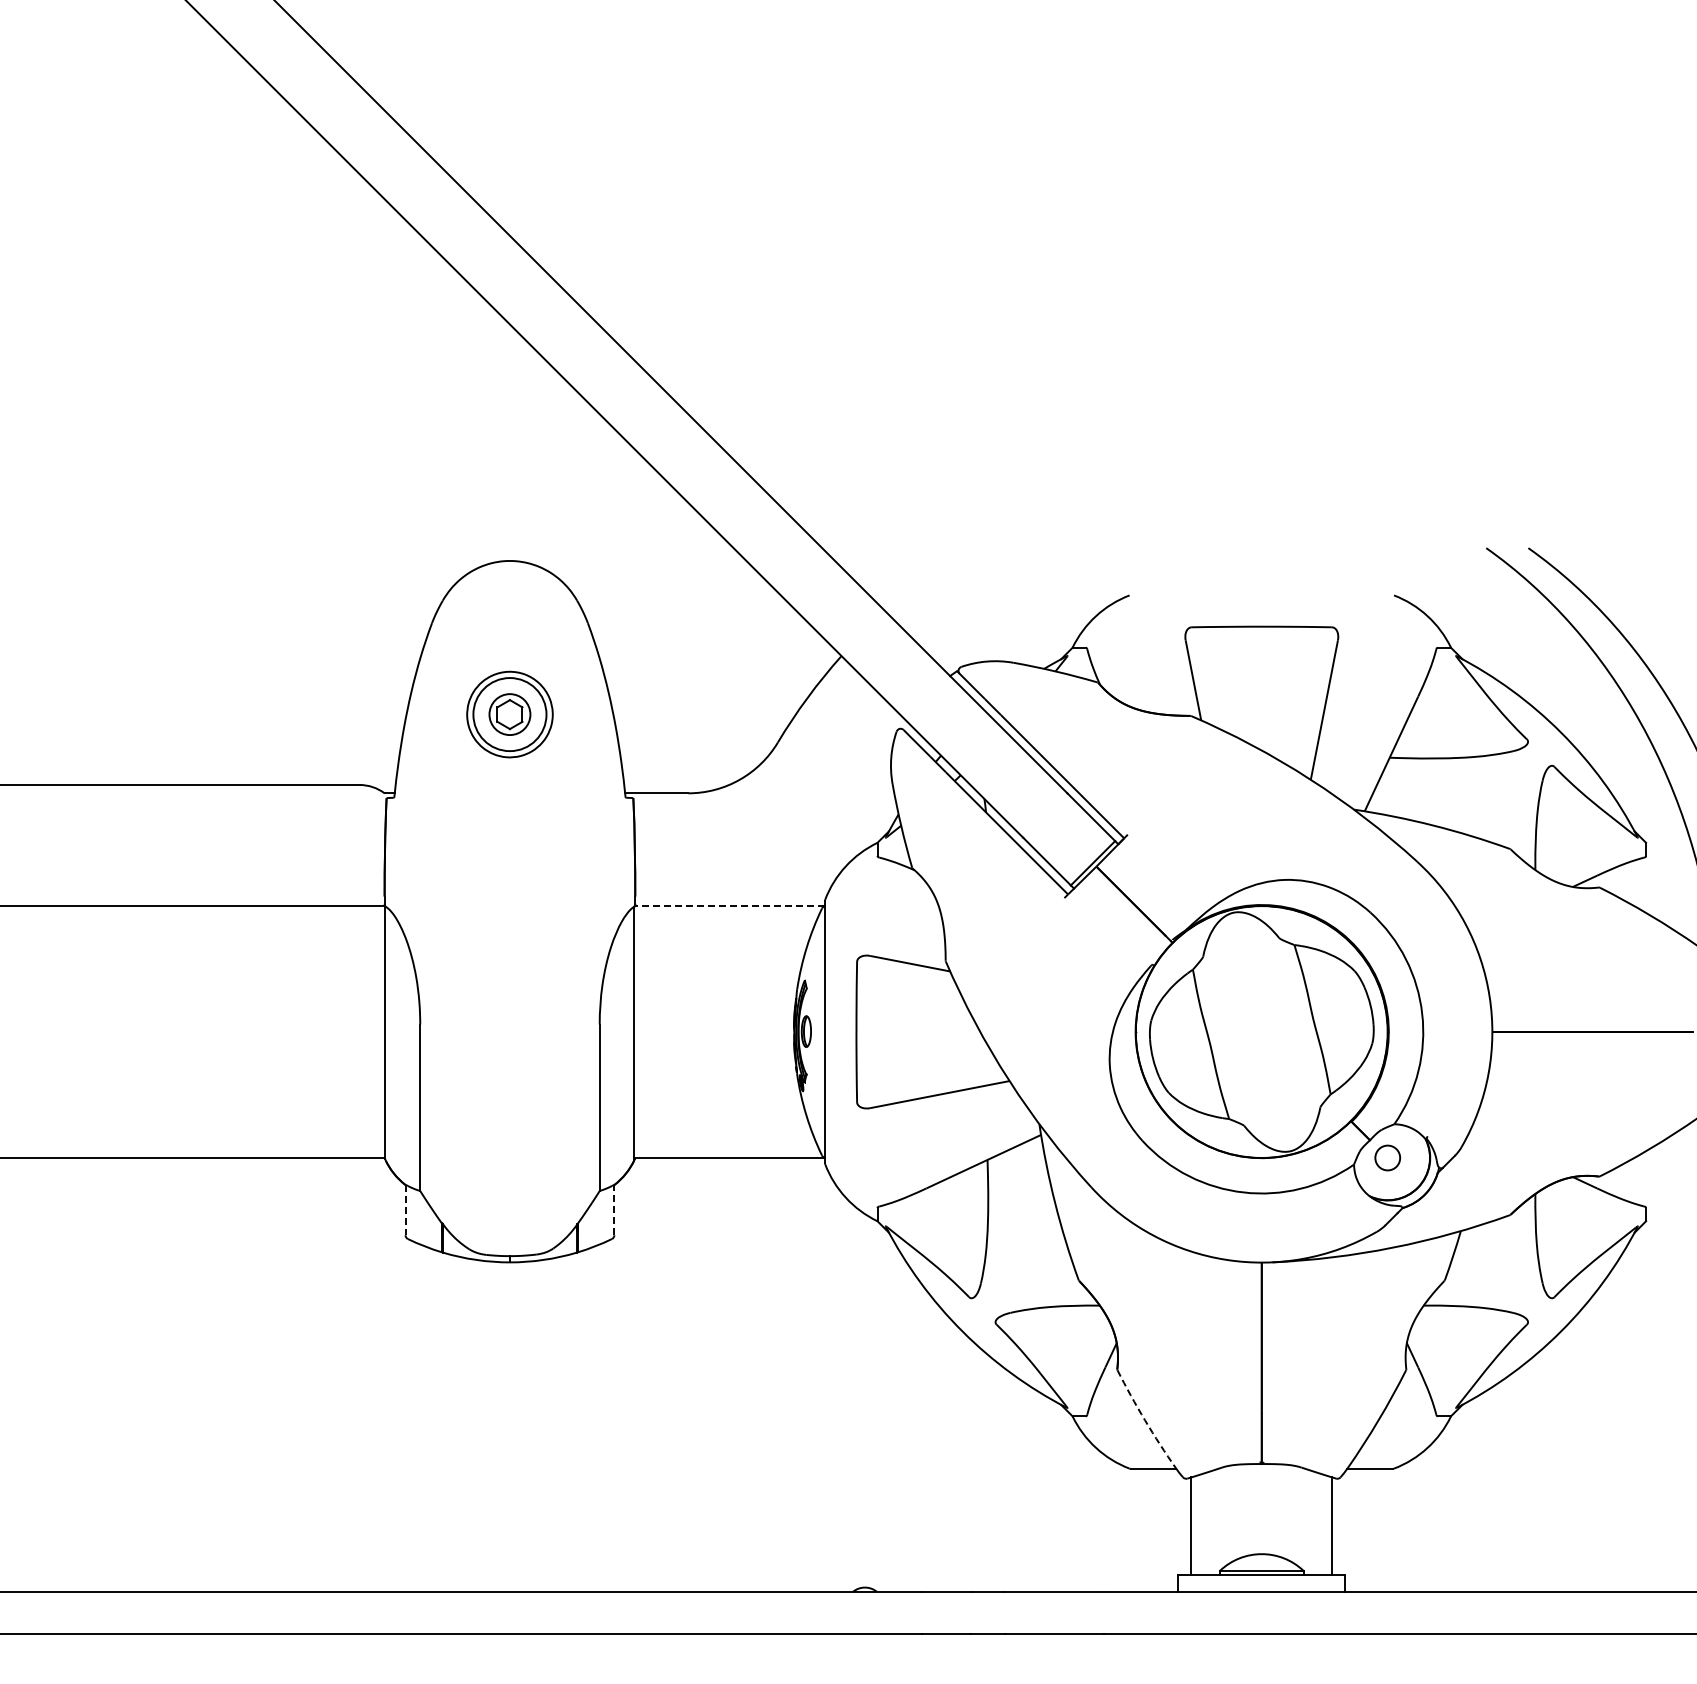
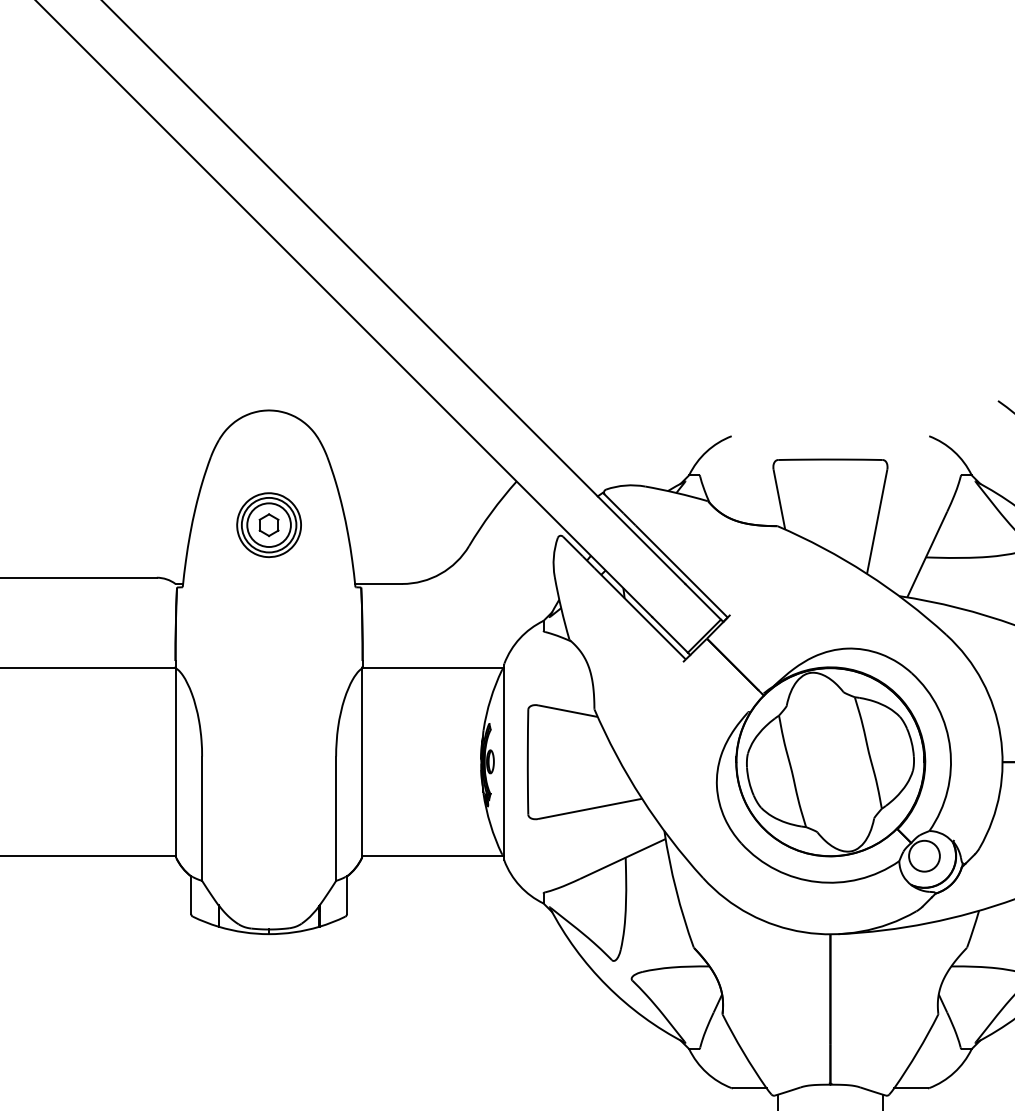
circle: (509, 714) -> (268, 525), size x1.43
line: (729, 906) -> (433, 668), dashed -> solid
circle: (1387, 1157) -> (924, 855), size x1.67
line: (614, 1209) -> (347, 894), dashed -> solid
line: (405, 1210) -> (191, 895), dashed -> solid
arc: (1145, 1420) -> (743, 1052), dashed -> solid

